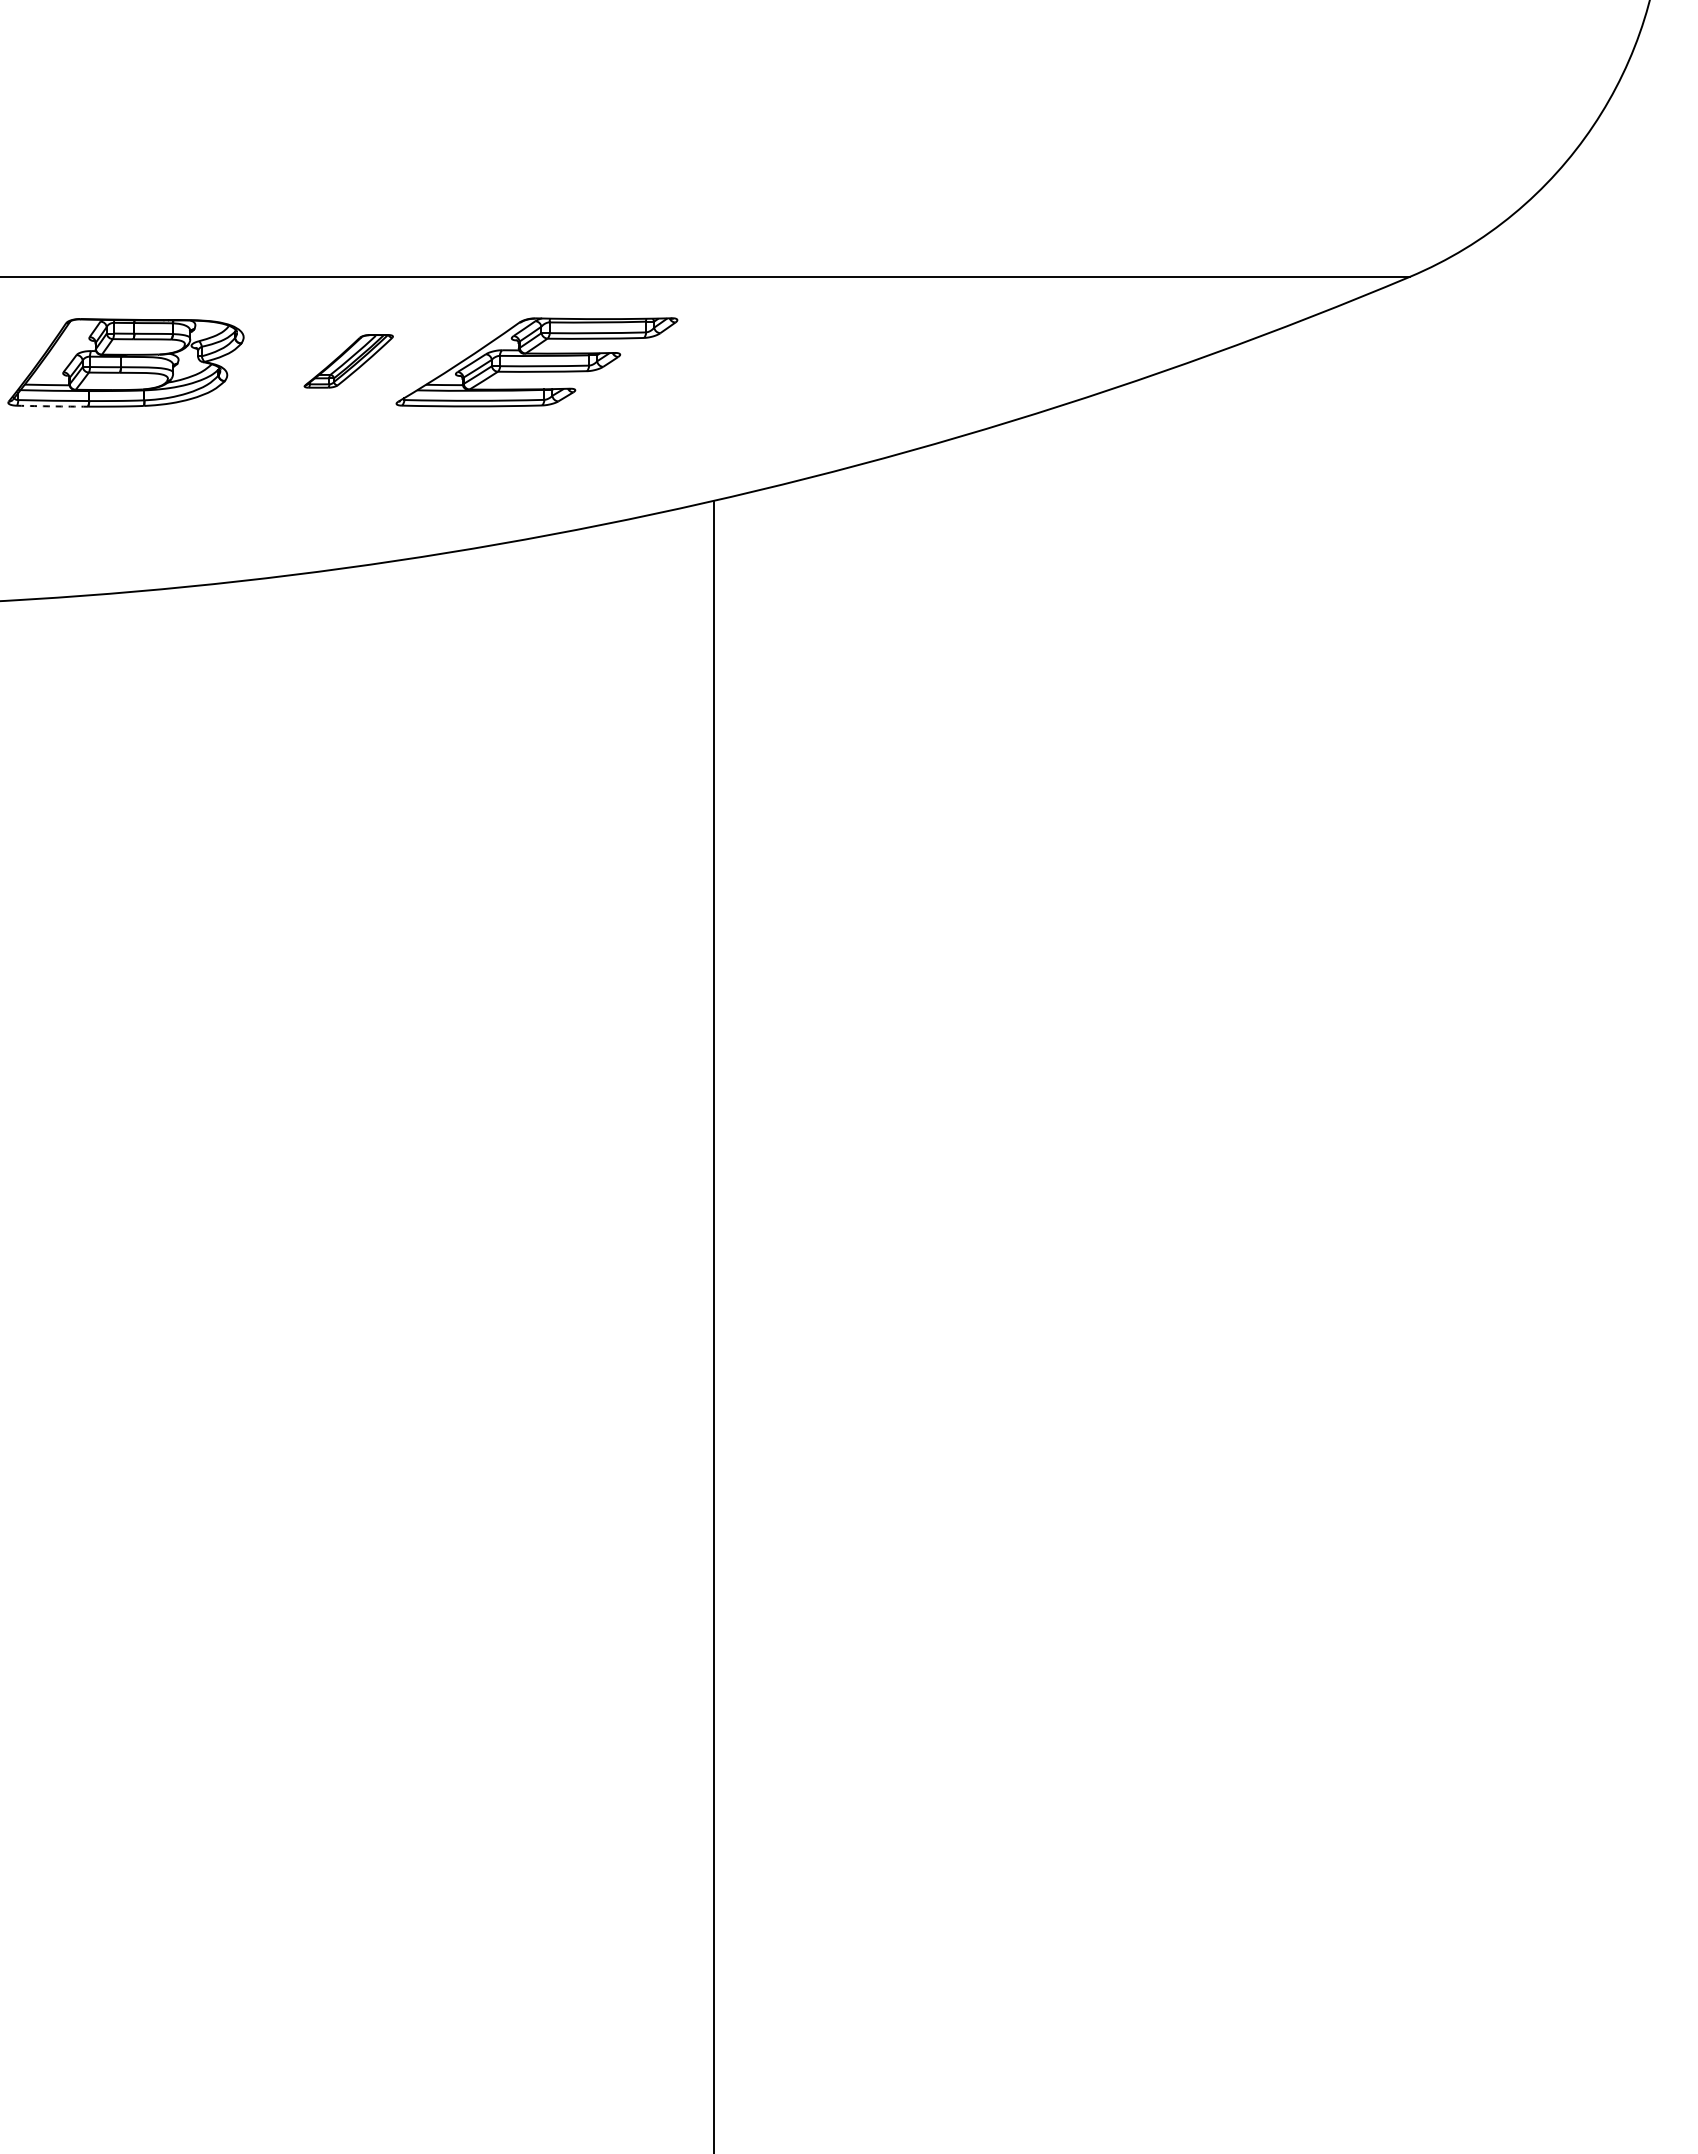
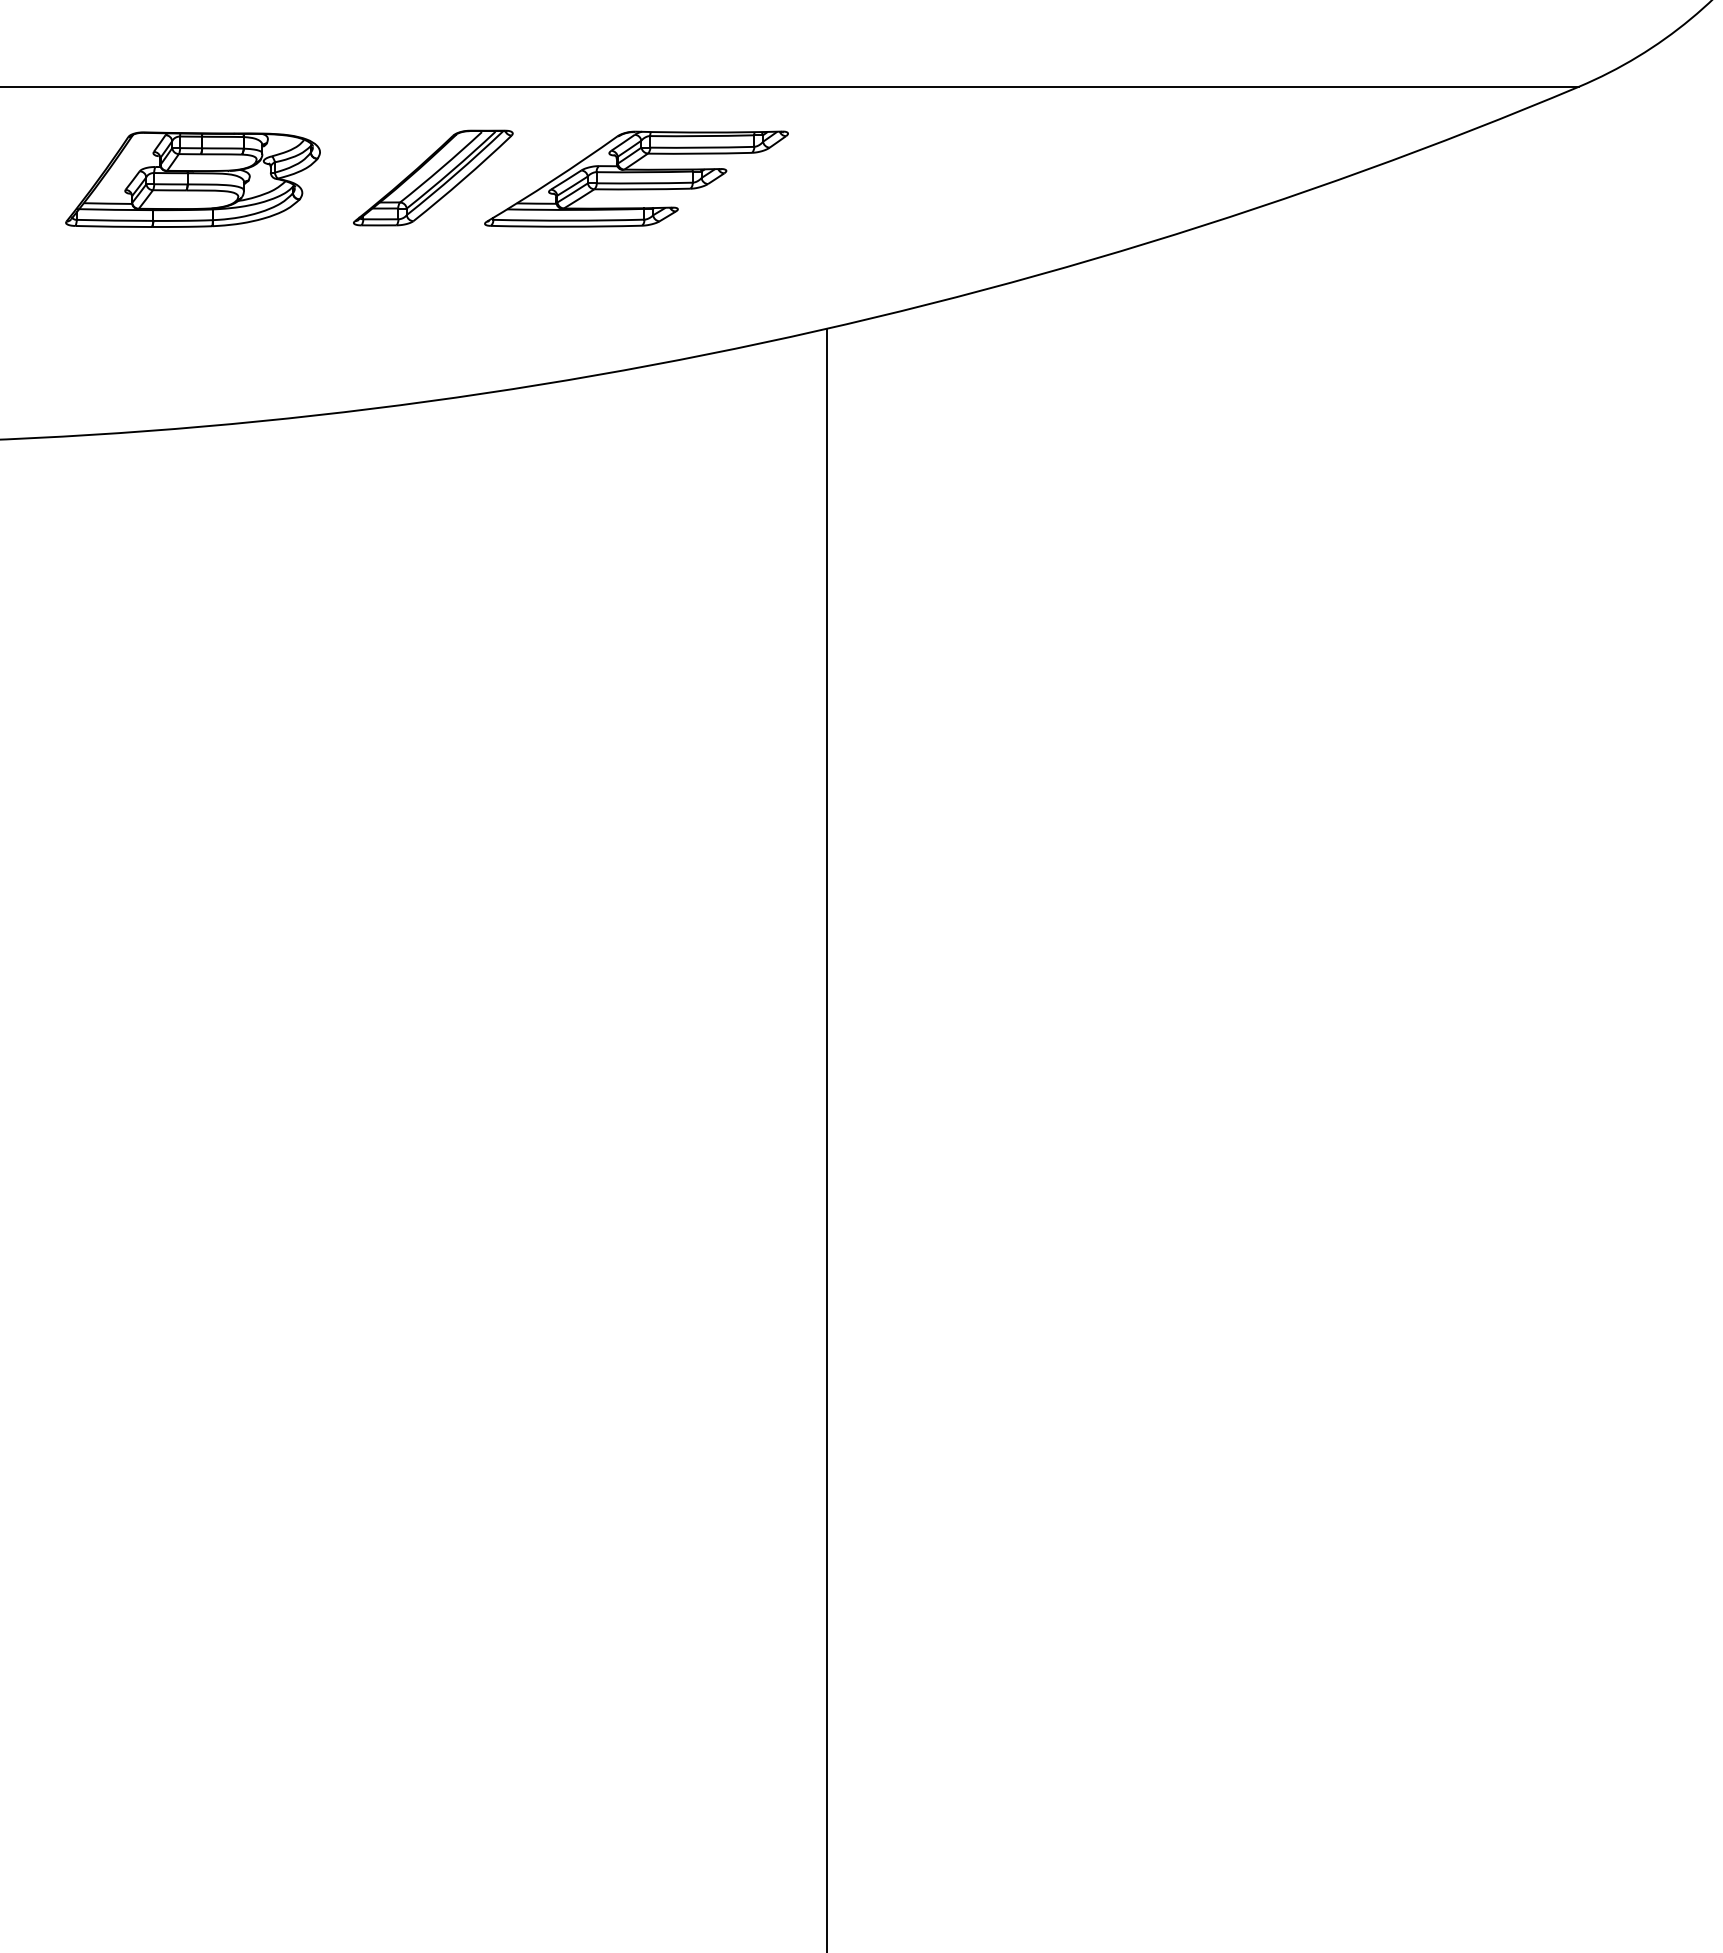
part: (348, 361) -> (433, 178), size x1.67
arc: (52, 406) -> (113, 226), dashed -> solid

